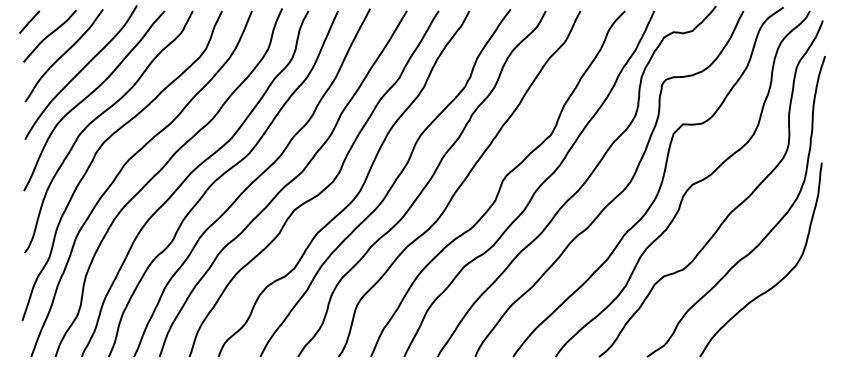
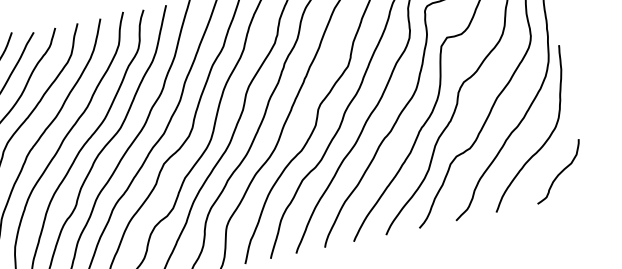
curve: (790, 322) -> (560, 172), added

